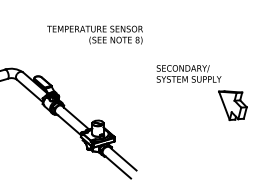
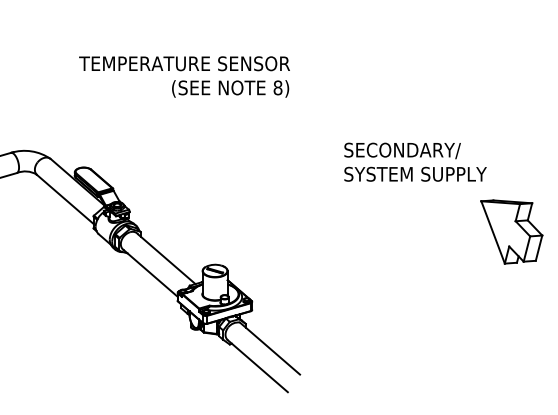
text: (94, 34) -> (183, 75), moved

